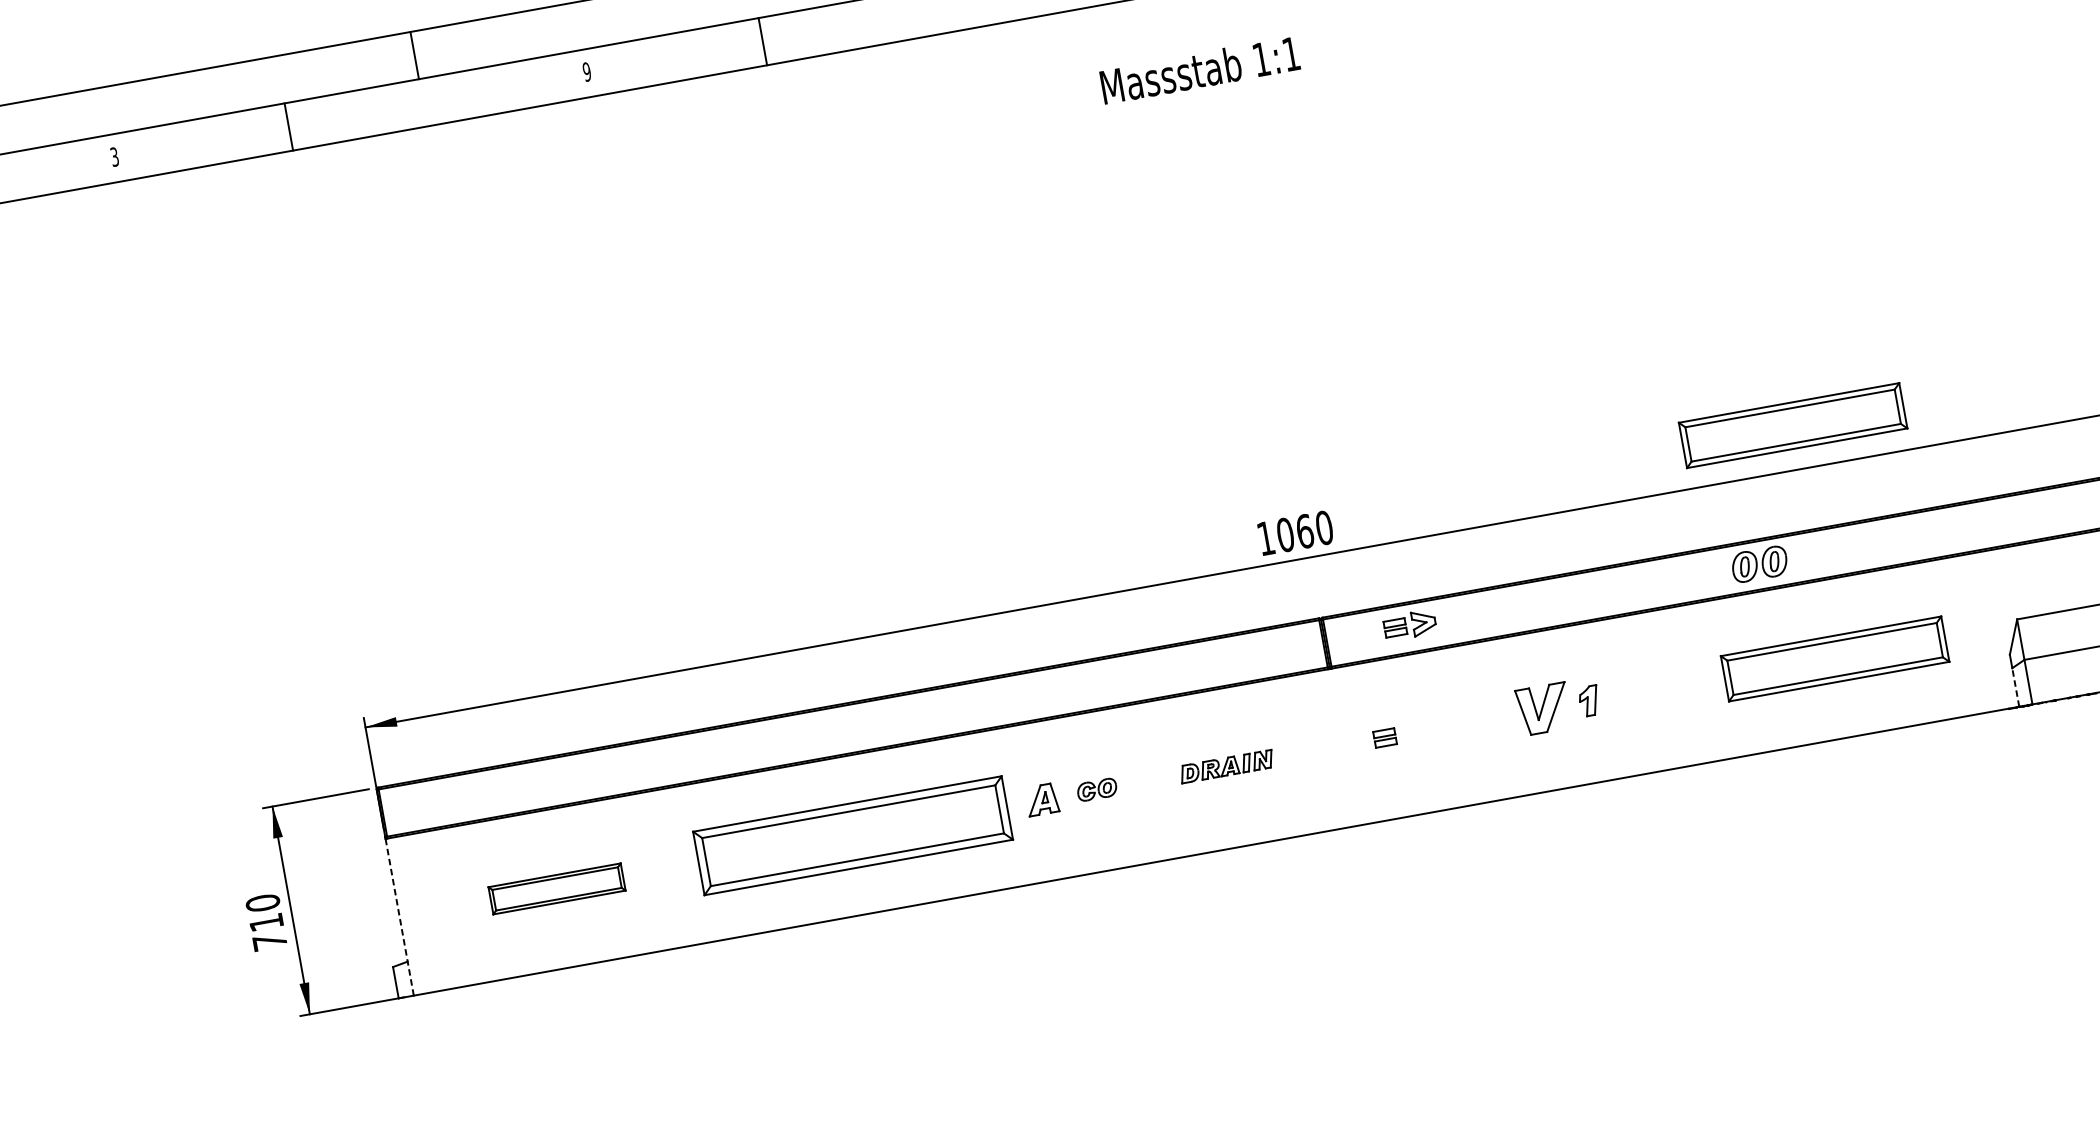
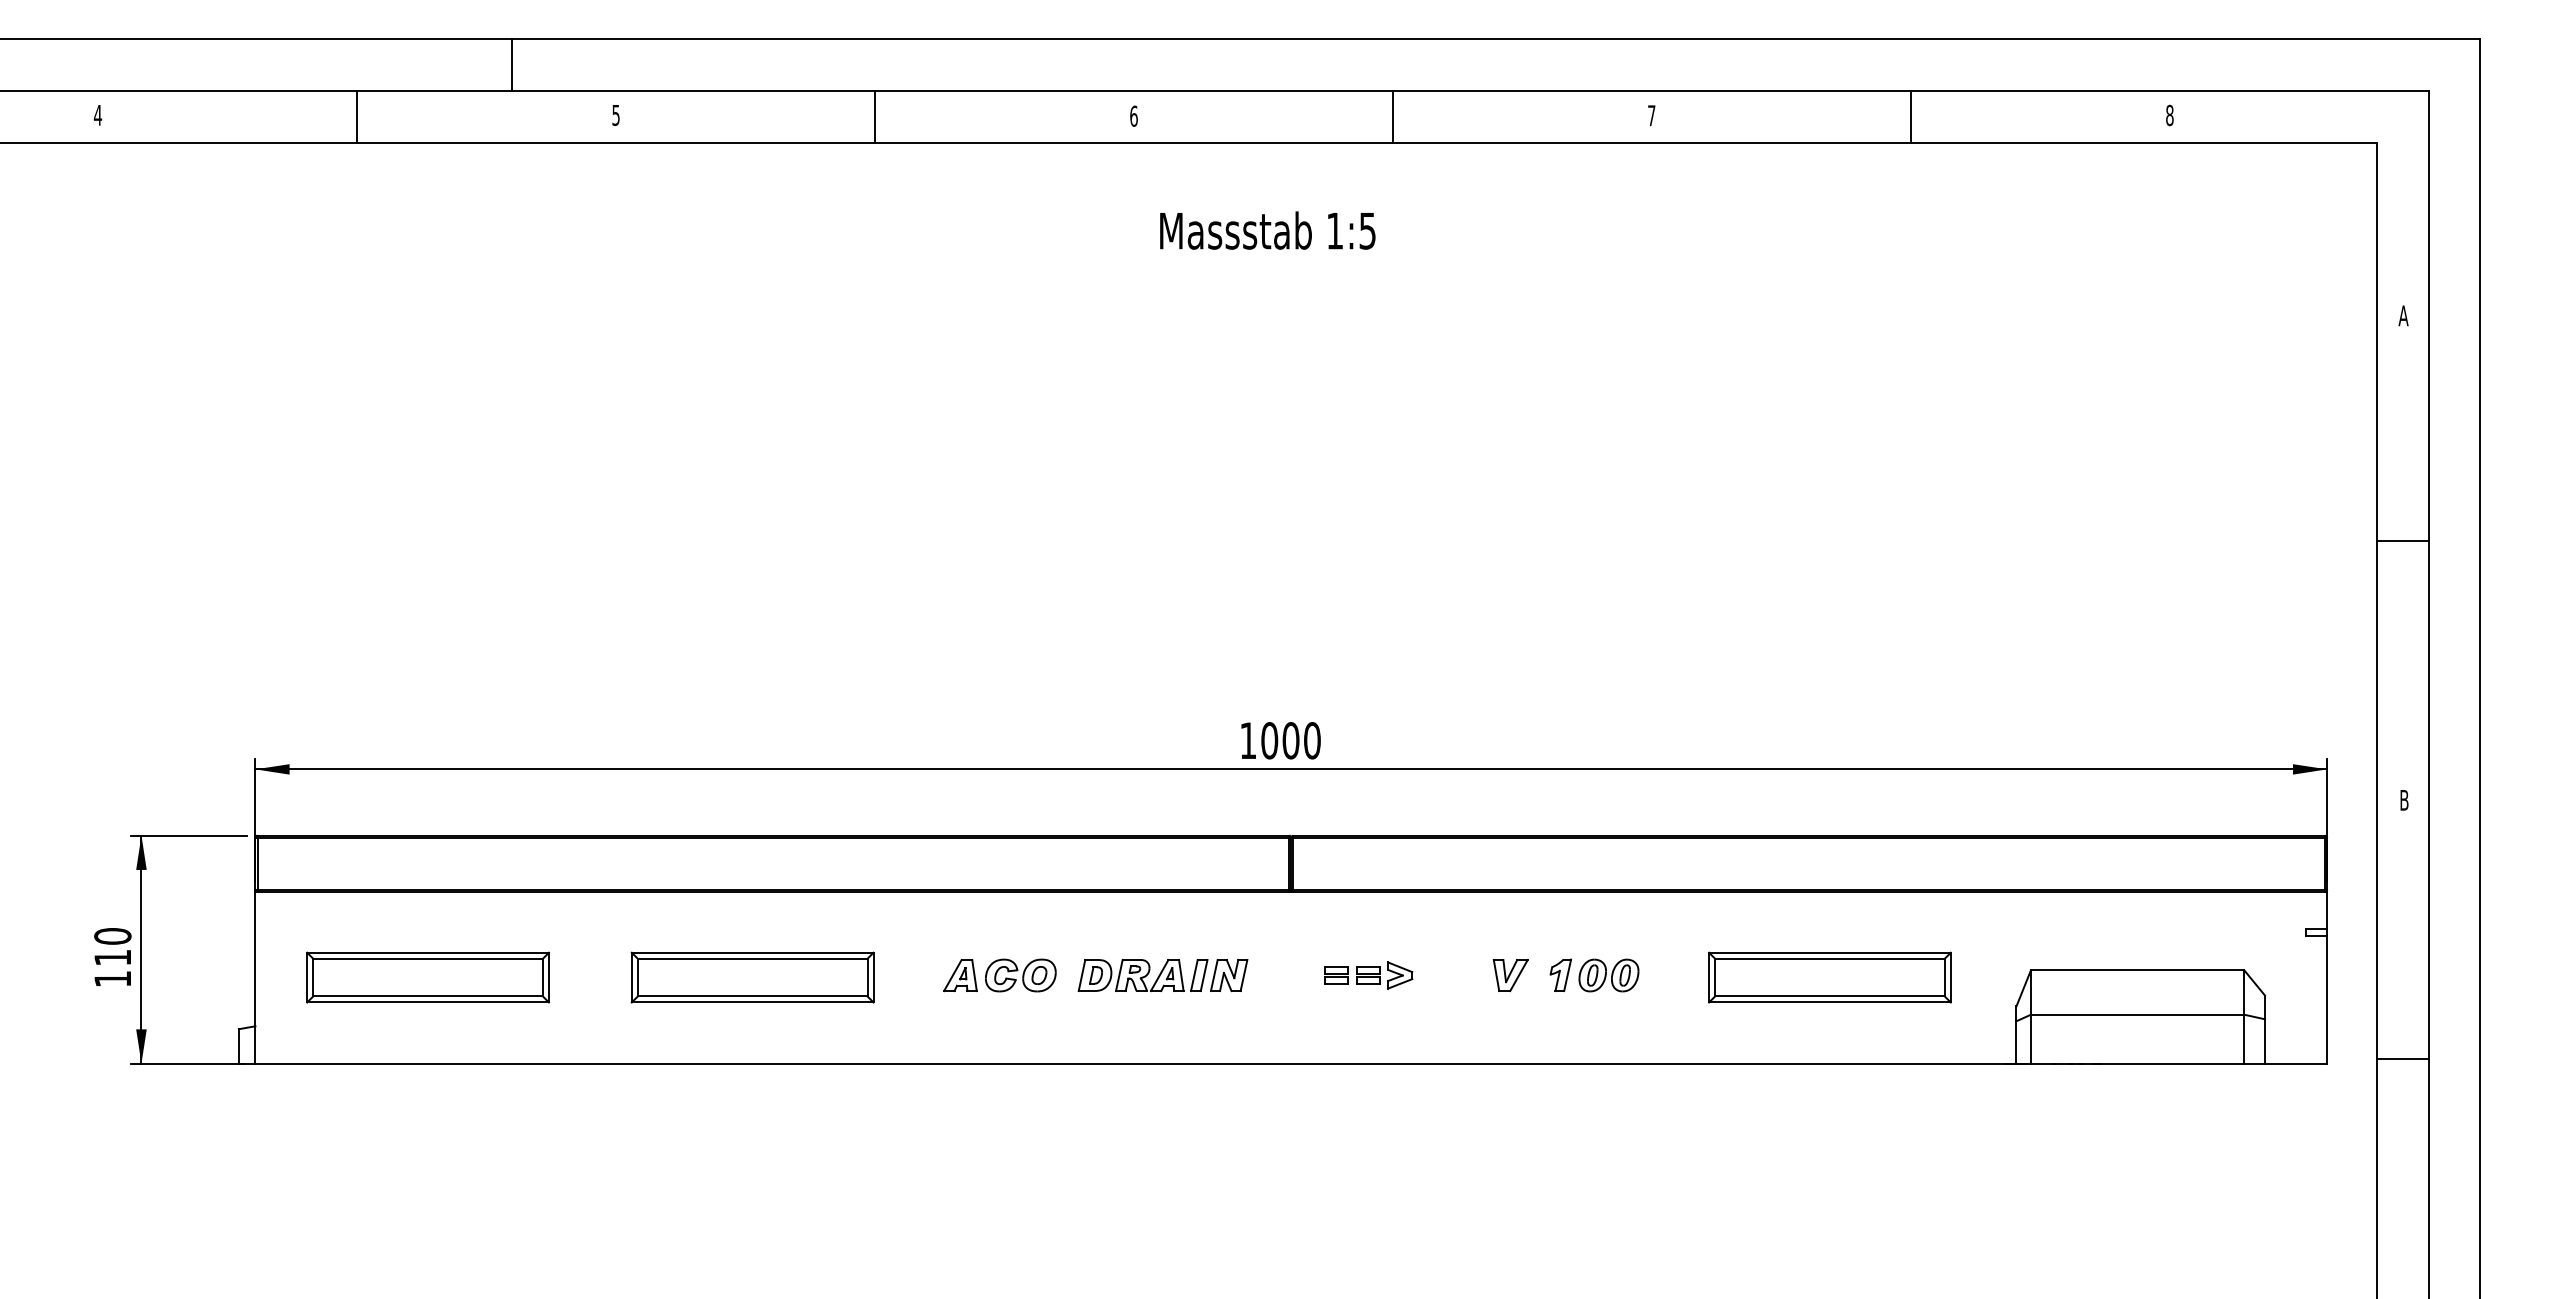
line: (762, 41) -> (874, 116), moved
text: (1291, 54) -> (1367, 231), 1:1 -> 1:5
line: (414, 55) -> (512, 64), moved
text: (586, 71) -> (615, 114), 9 -> 5
line: (288, 126) -> (356, 116), moved
text: (115, 156) -> (98, 114), 3 -> 4
part: (1792, 425) -> (1829, 721), removed
text: (1304, 531) -> (1290, 740), 1060 -> 1000
part: (1759, 564) -> (1608, 975), moved
part: (1409, 625) -> (1384, 975), moved
line: (2015, 686) -> (2016, 1041), dashed -> solid
part: (1543, 709) -> (1510, 975), size x0.62
part: (1226, 766) -> (1162, 975), size x1.67
part: (1096, 789) -> (1020, 975), size x1.67
part: (852, 835) -> (752, 977), size x0.71
part: (556, 888) -> (427, 977), size x1.67
line: (399, 917) -> (255, 977), dashed -> solid
text: (269, 941) -> (112, 978), 710 -> 110

